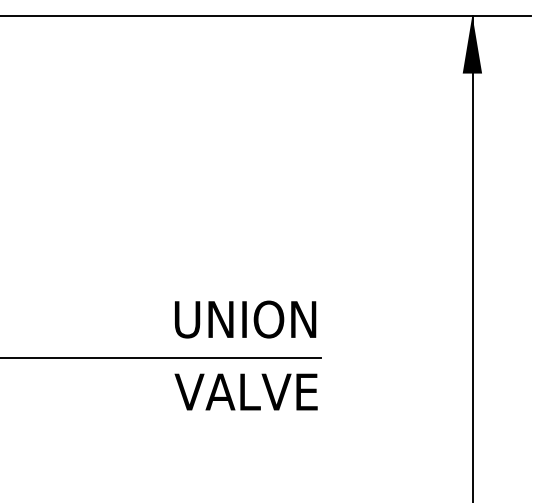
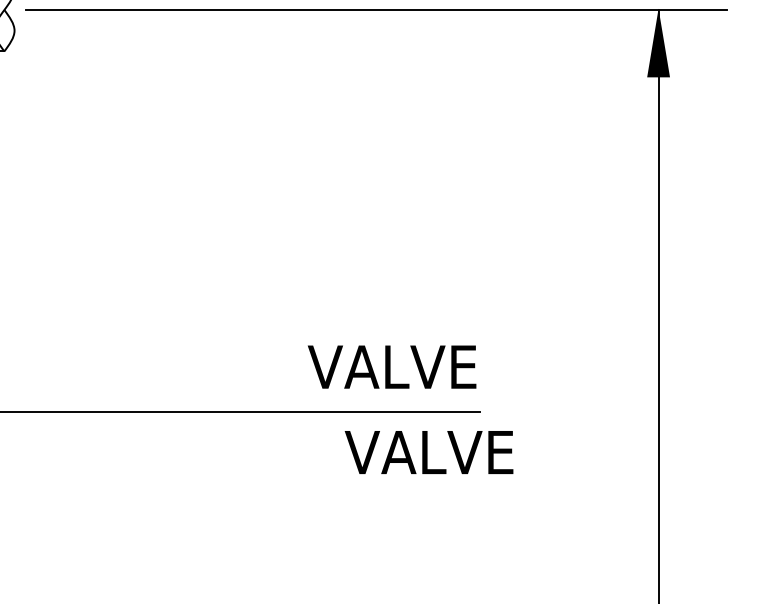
text: (245, 319) -> (391, 366), UNION -> VALVE
text: (245, 392) -> (428, 452), moved

